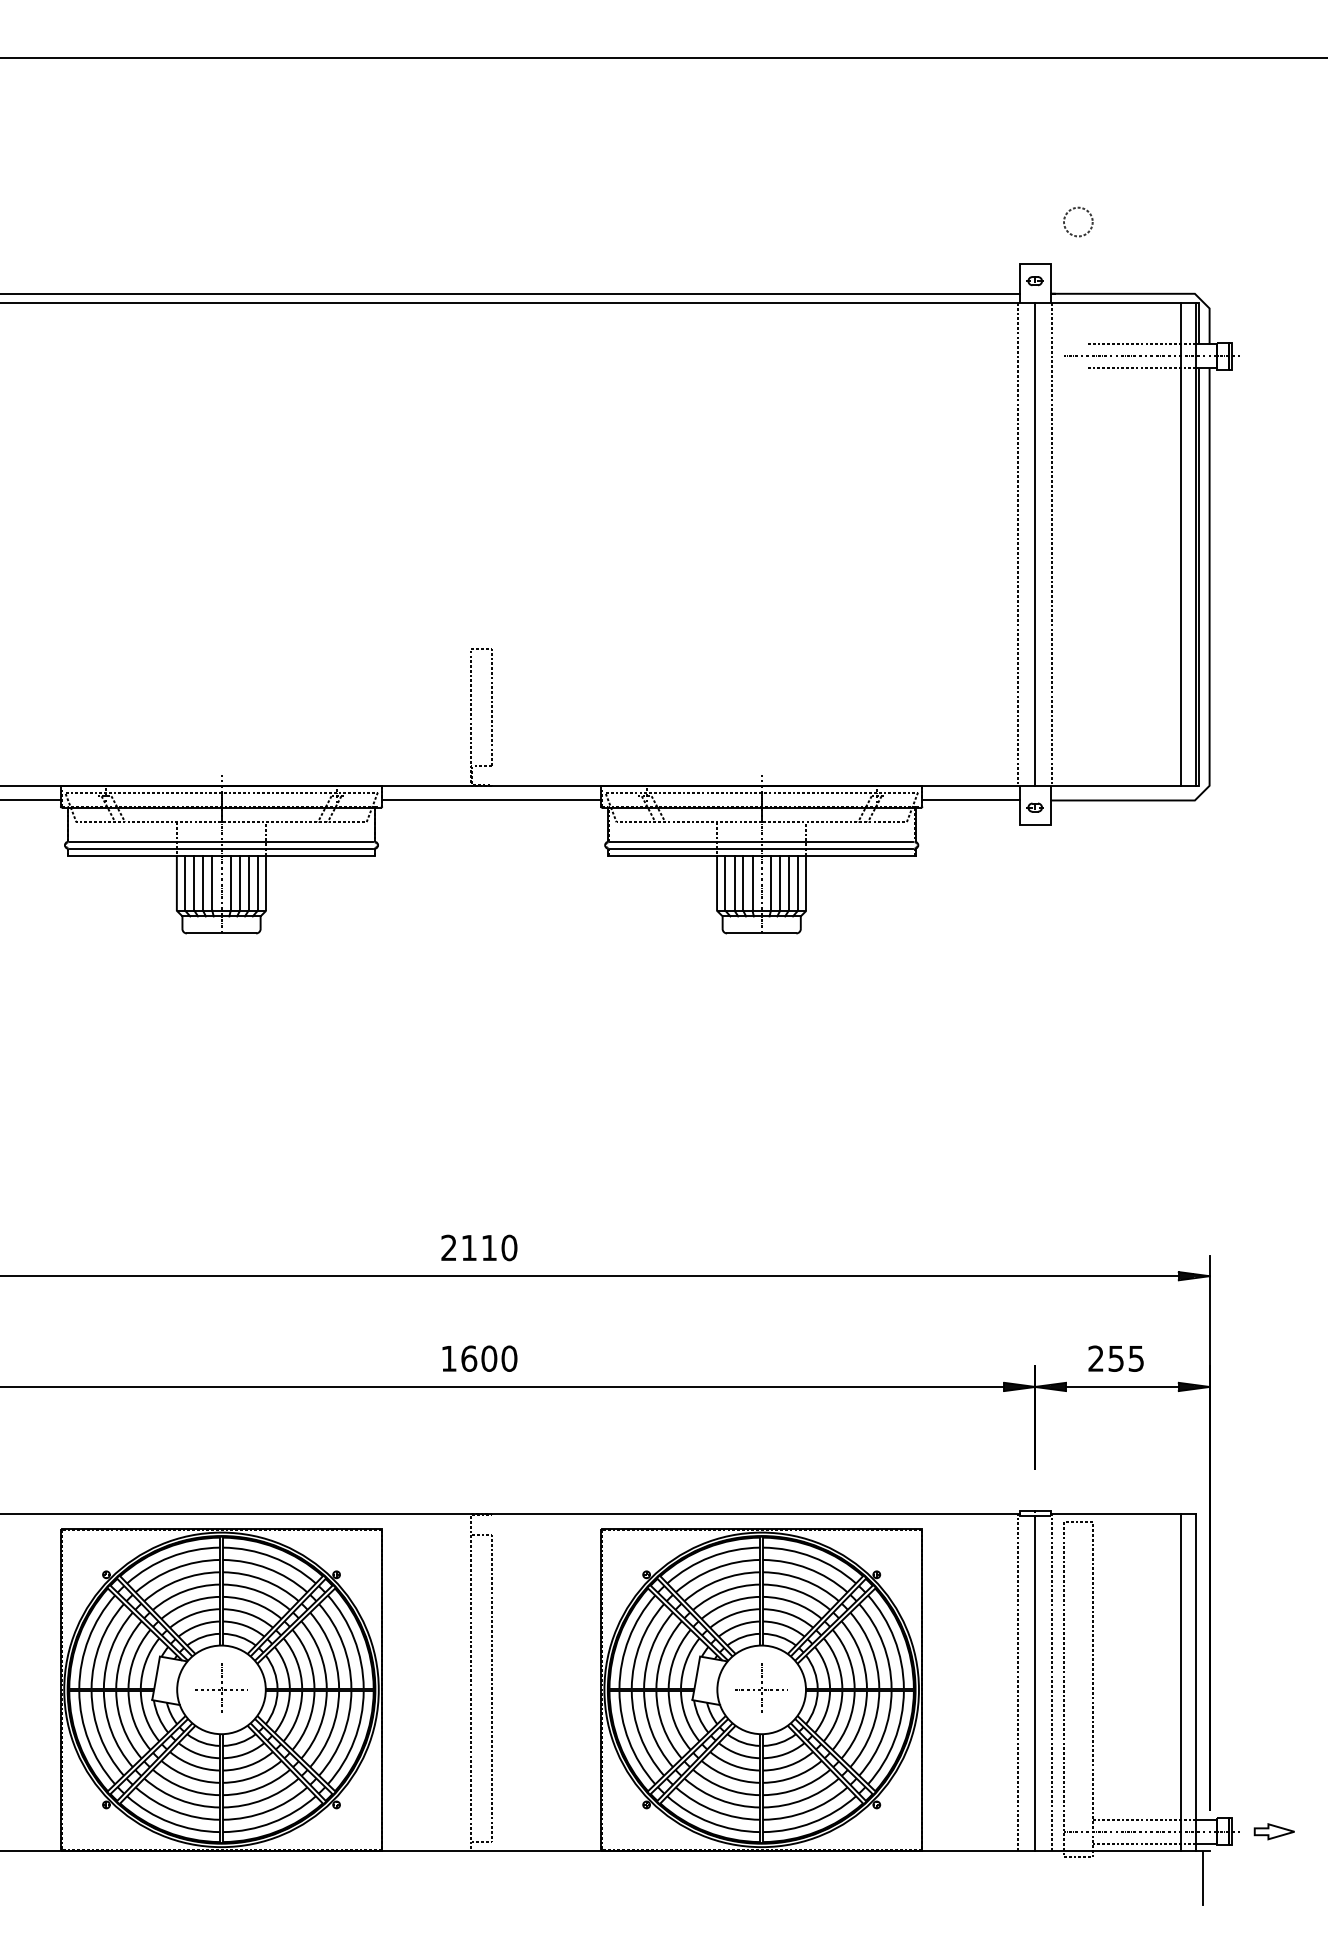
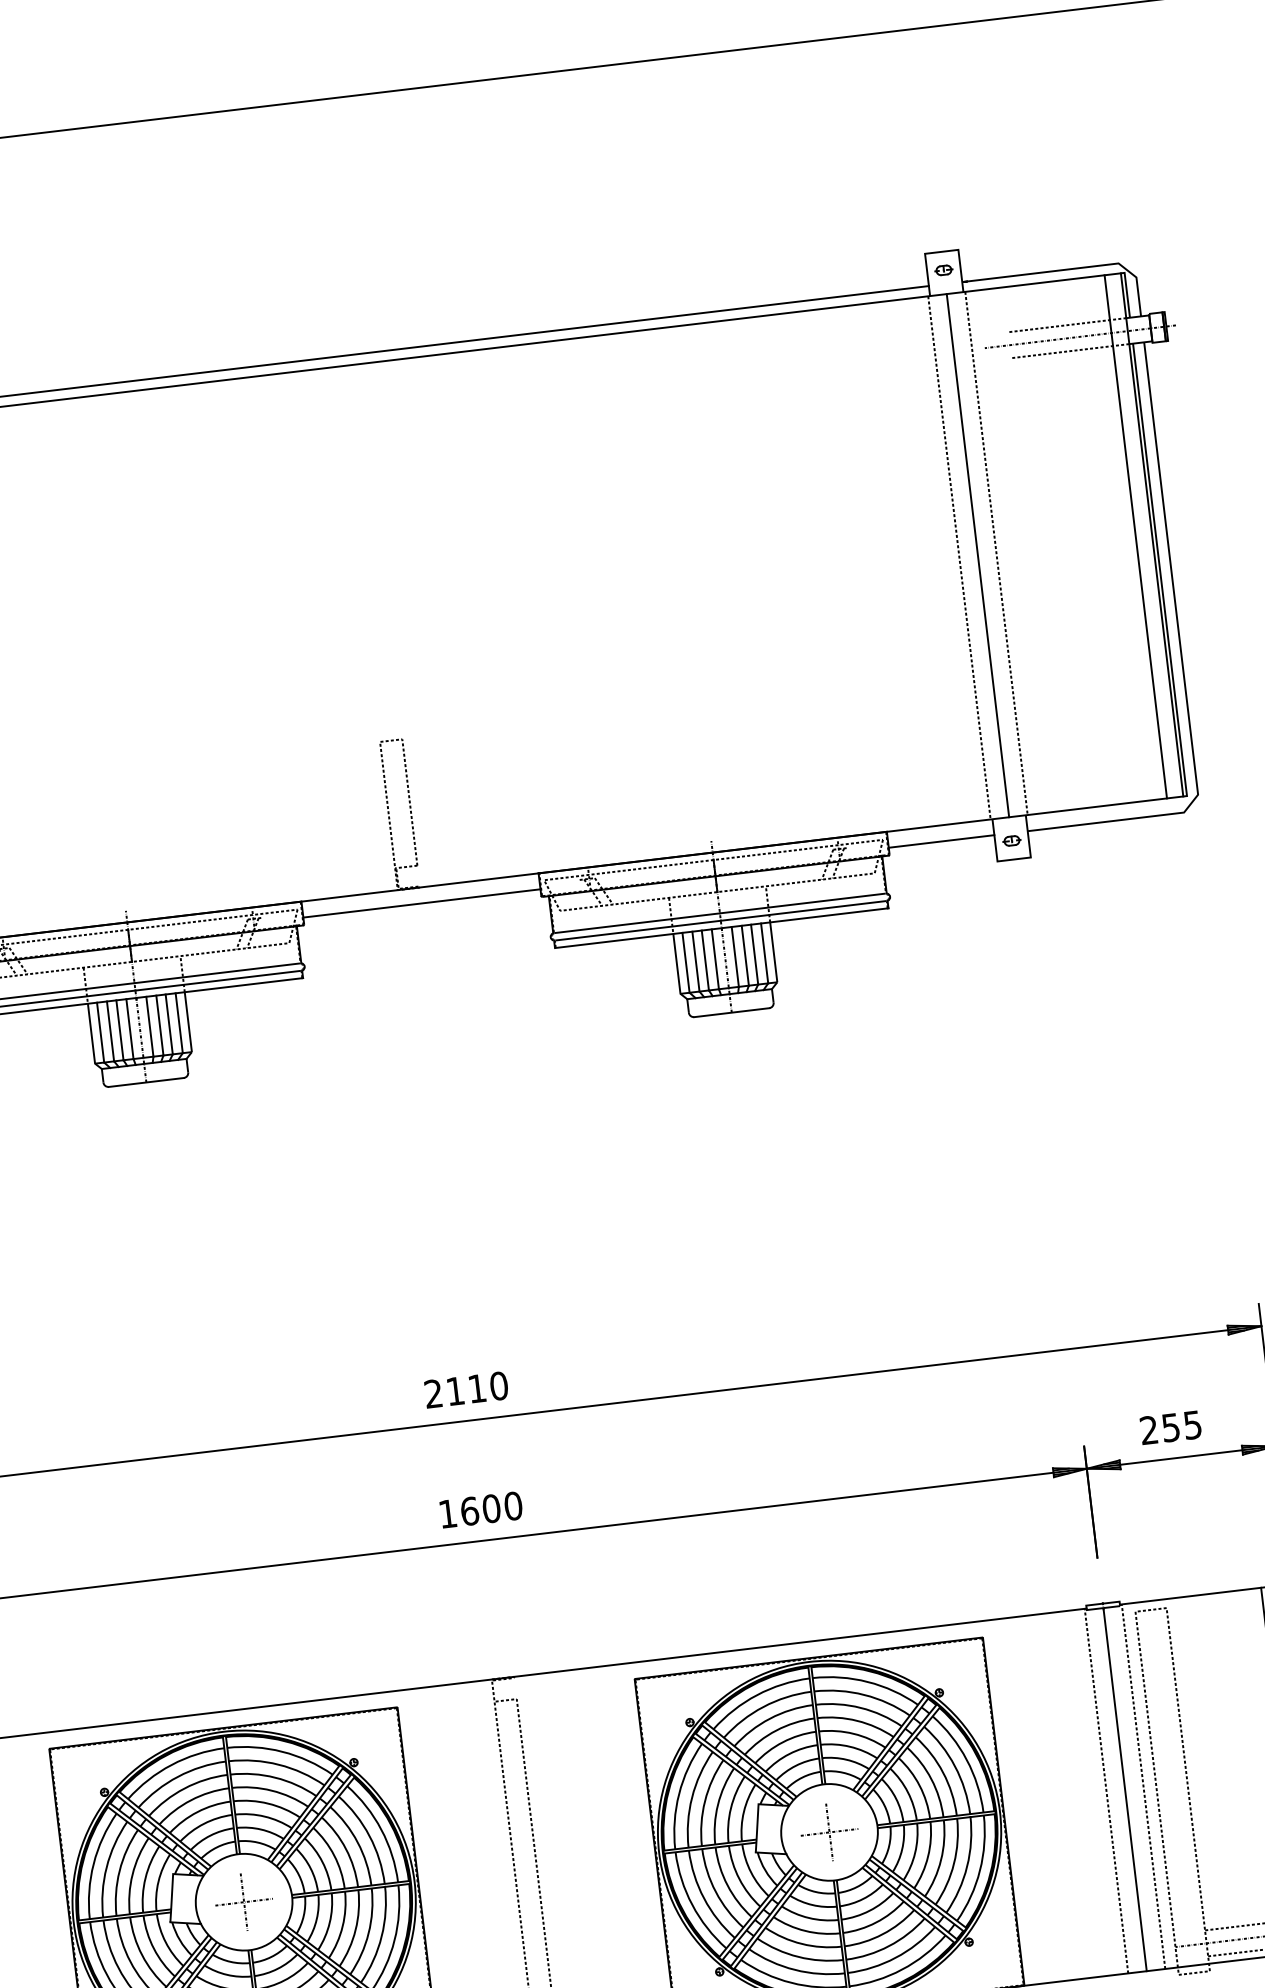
part: (1074, 209) -> (977, 187), removed

